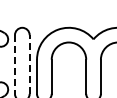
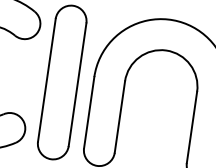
line: (29, 64) -> (77, 84), dashed -> solid
line: (14, 65) -> (45, 82), dashed -> solid

